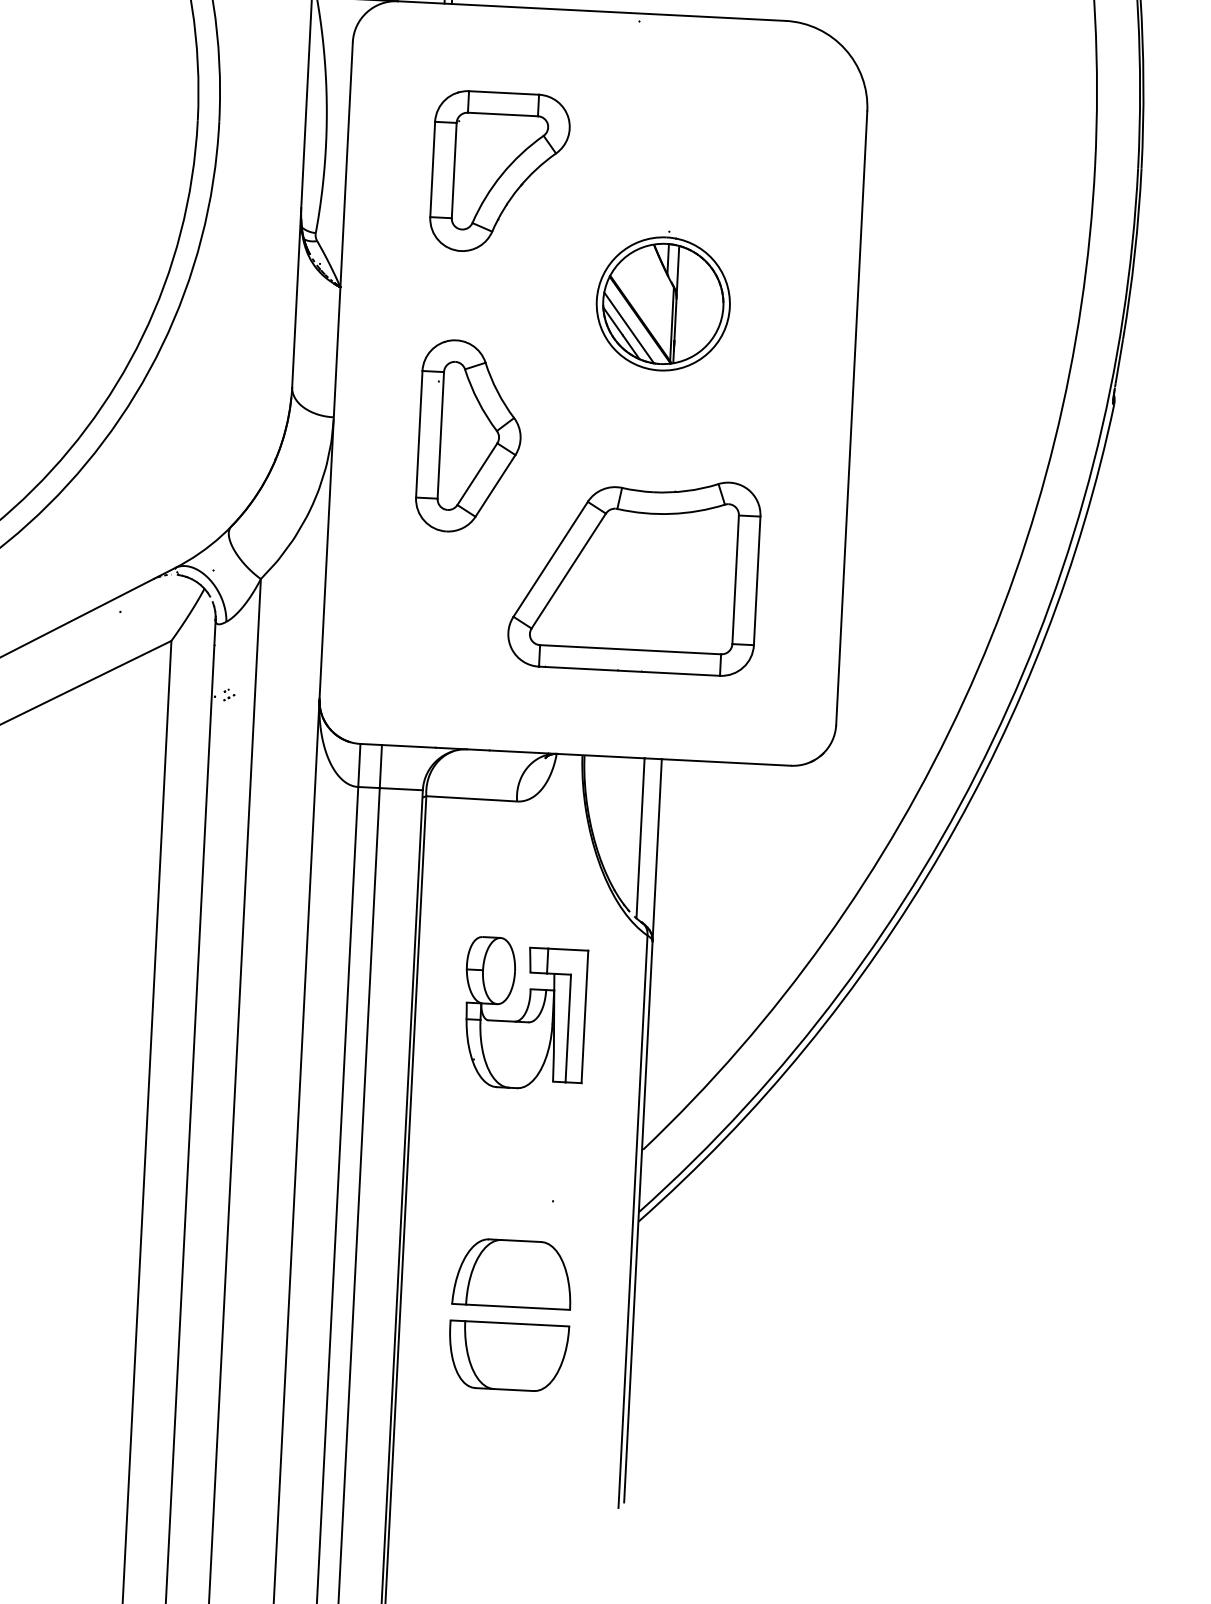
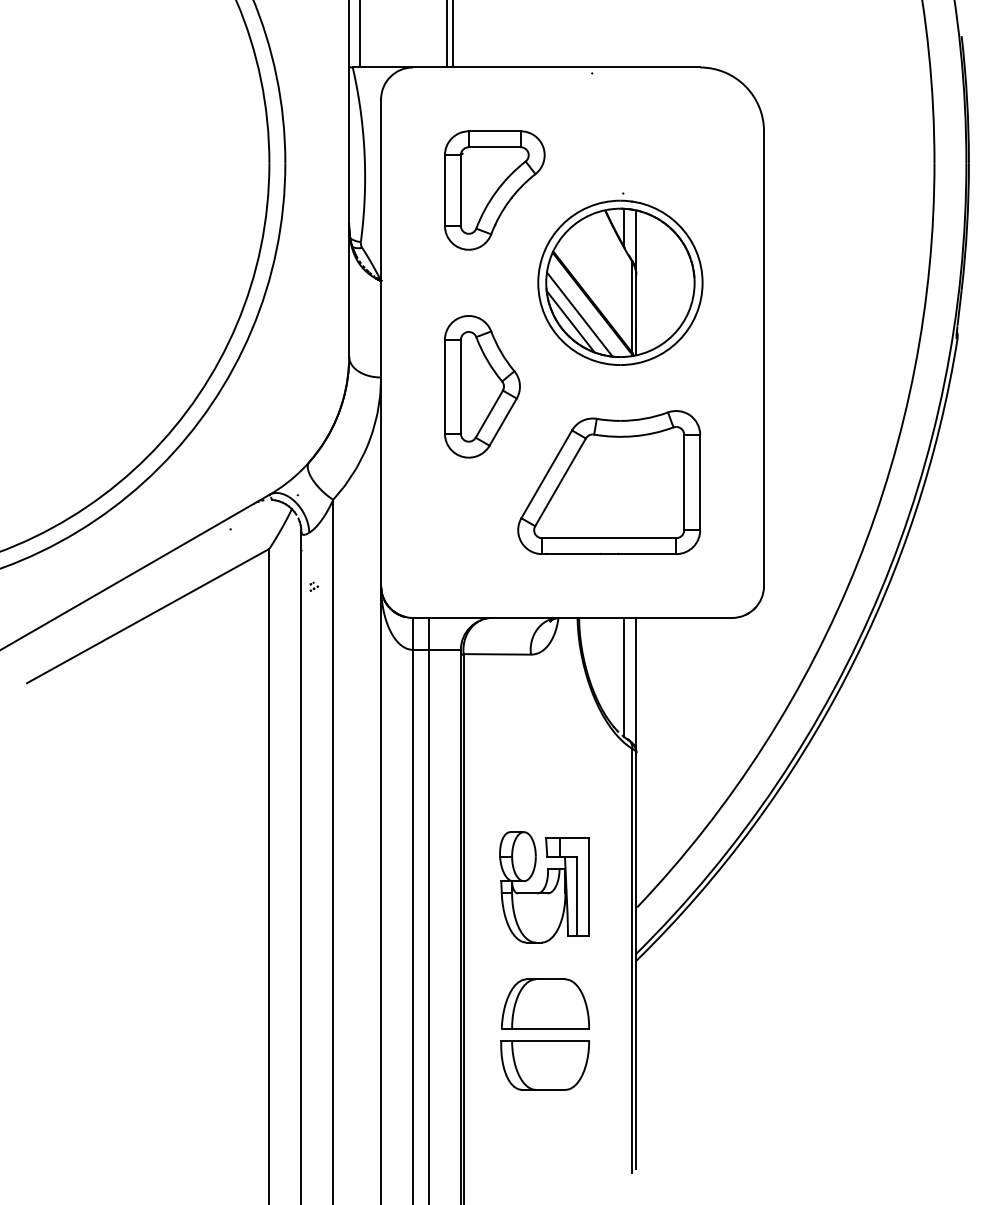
part: (663, 300) -> (620, 278), size x1.67
part: (524, 1014) -> (544, 887), moved

